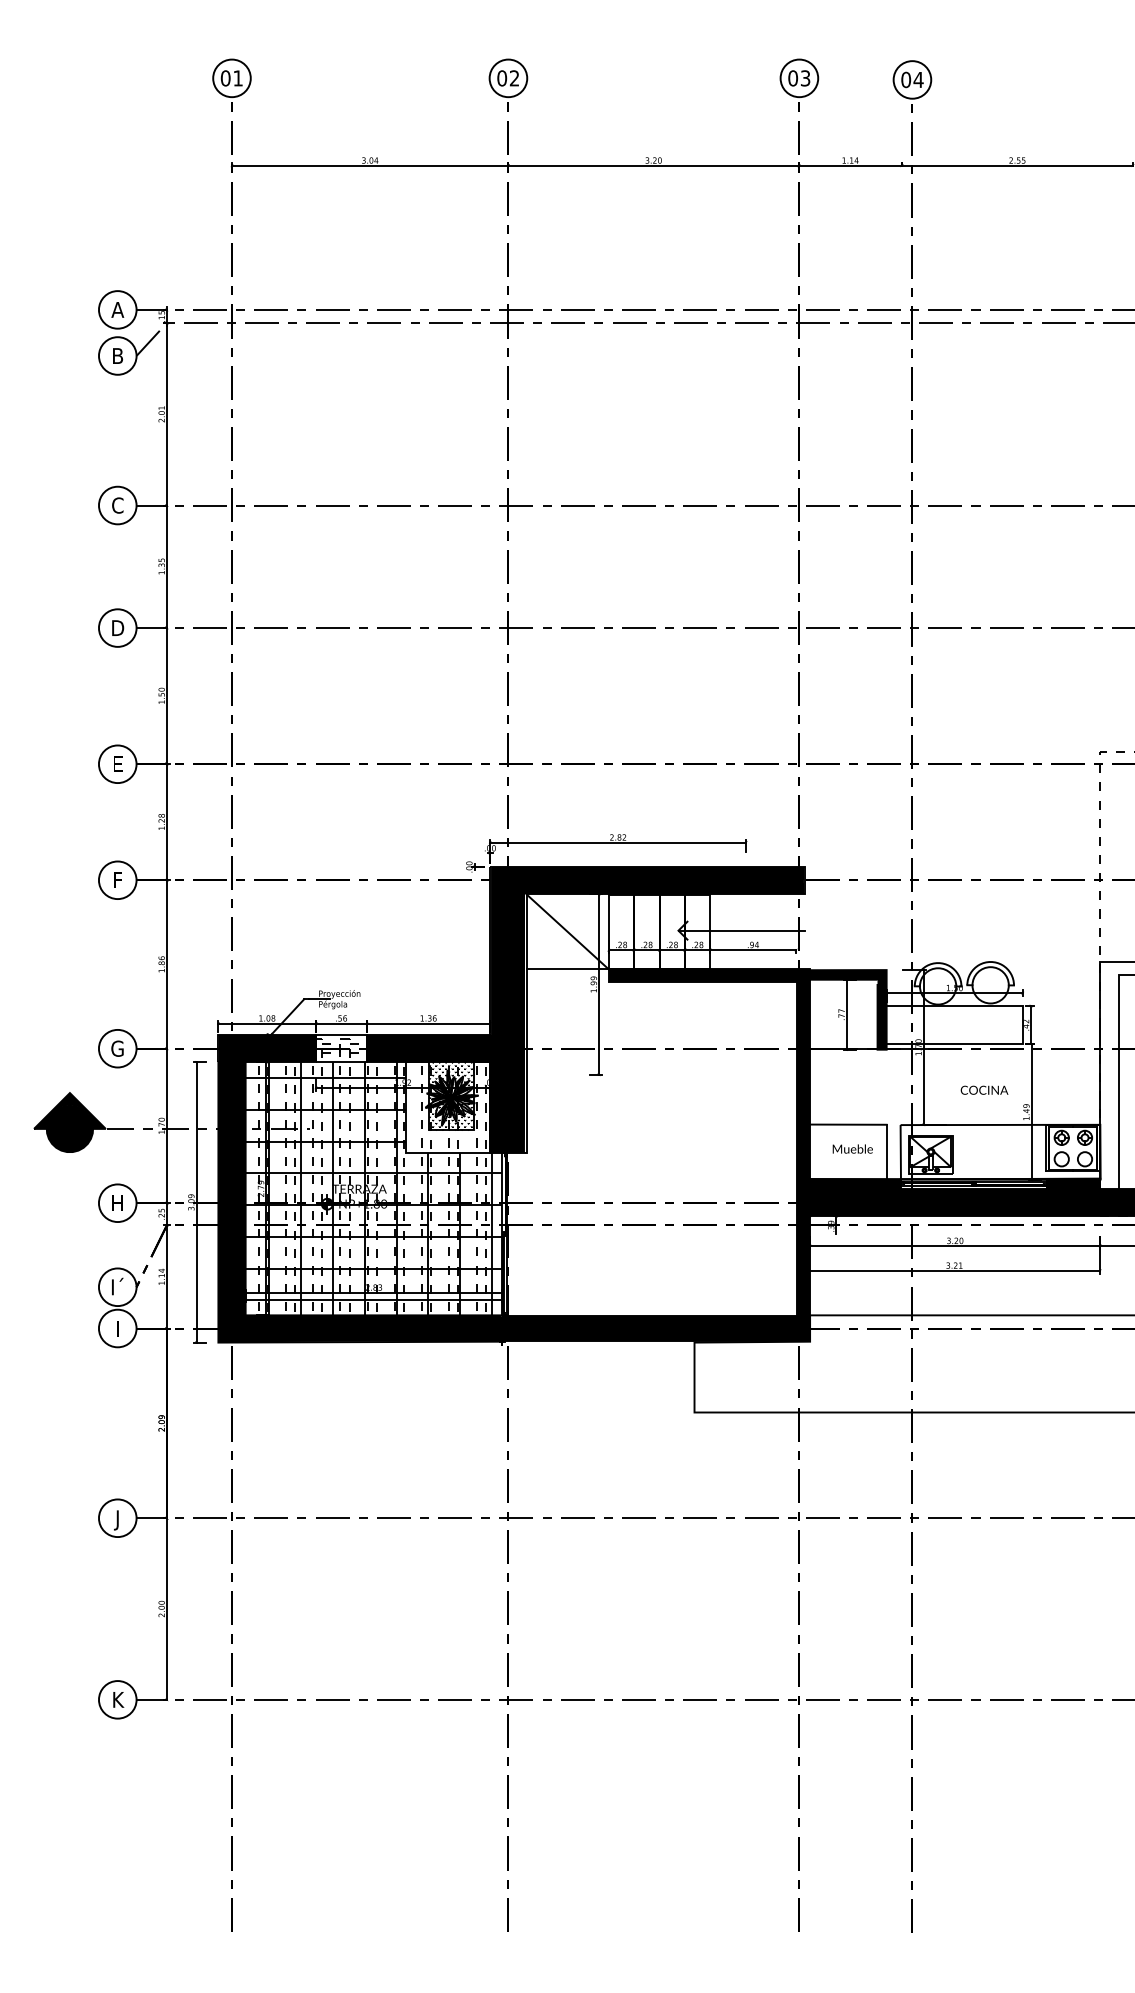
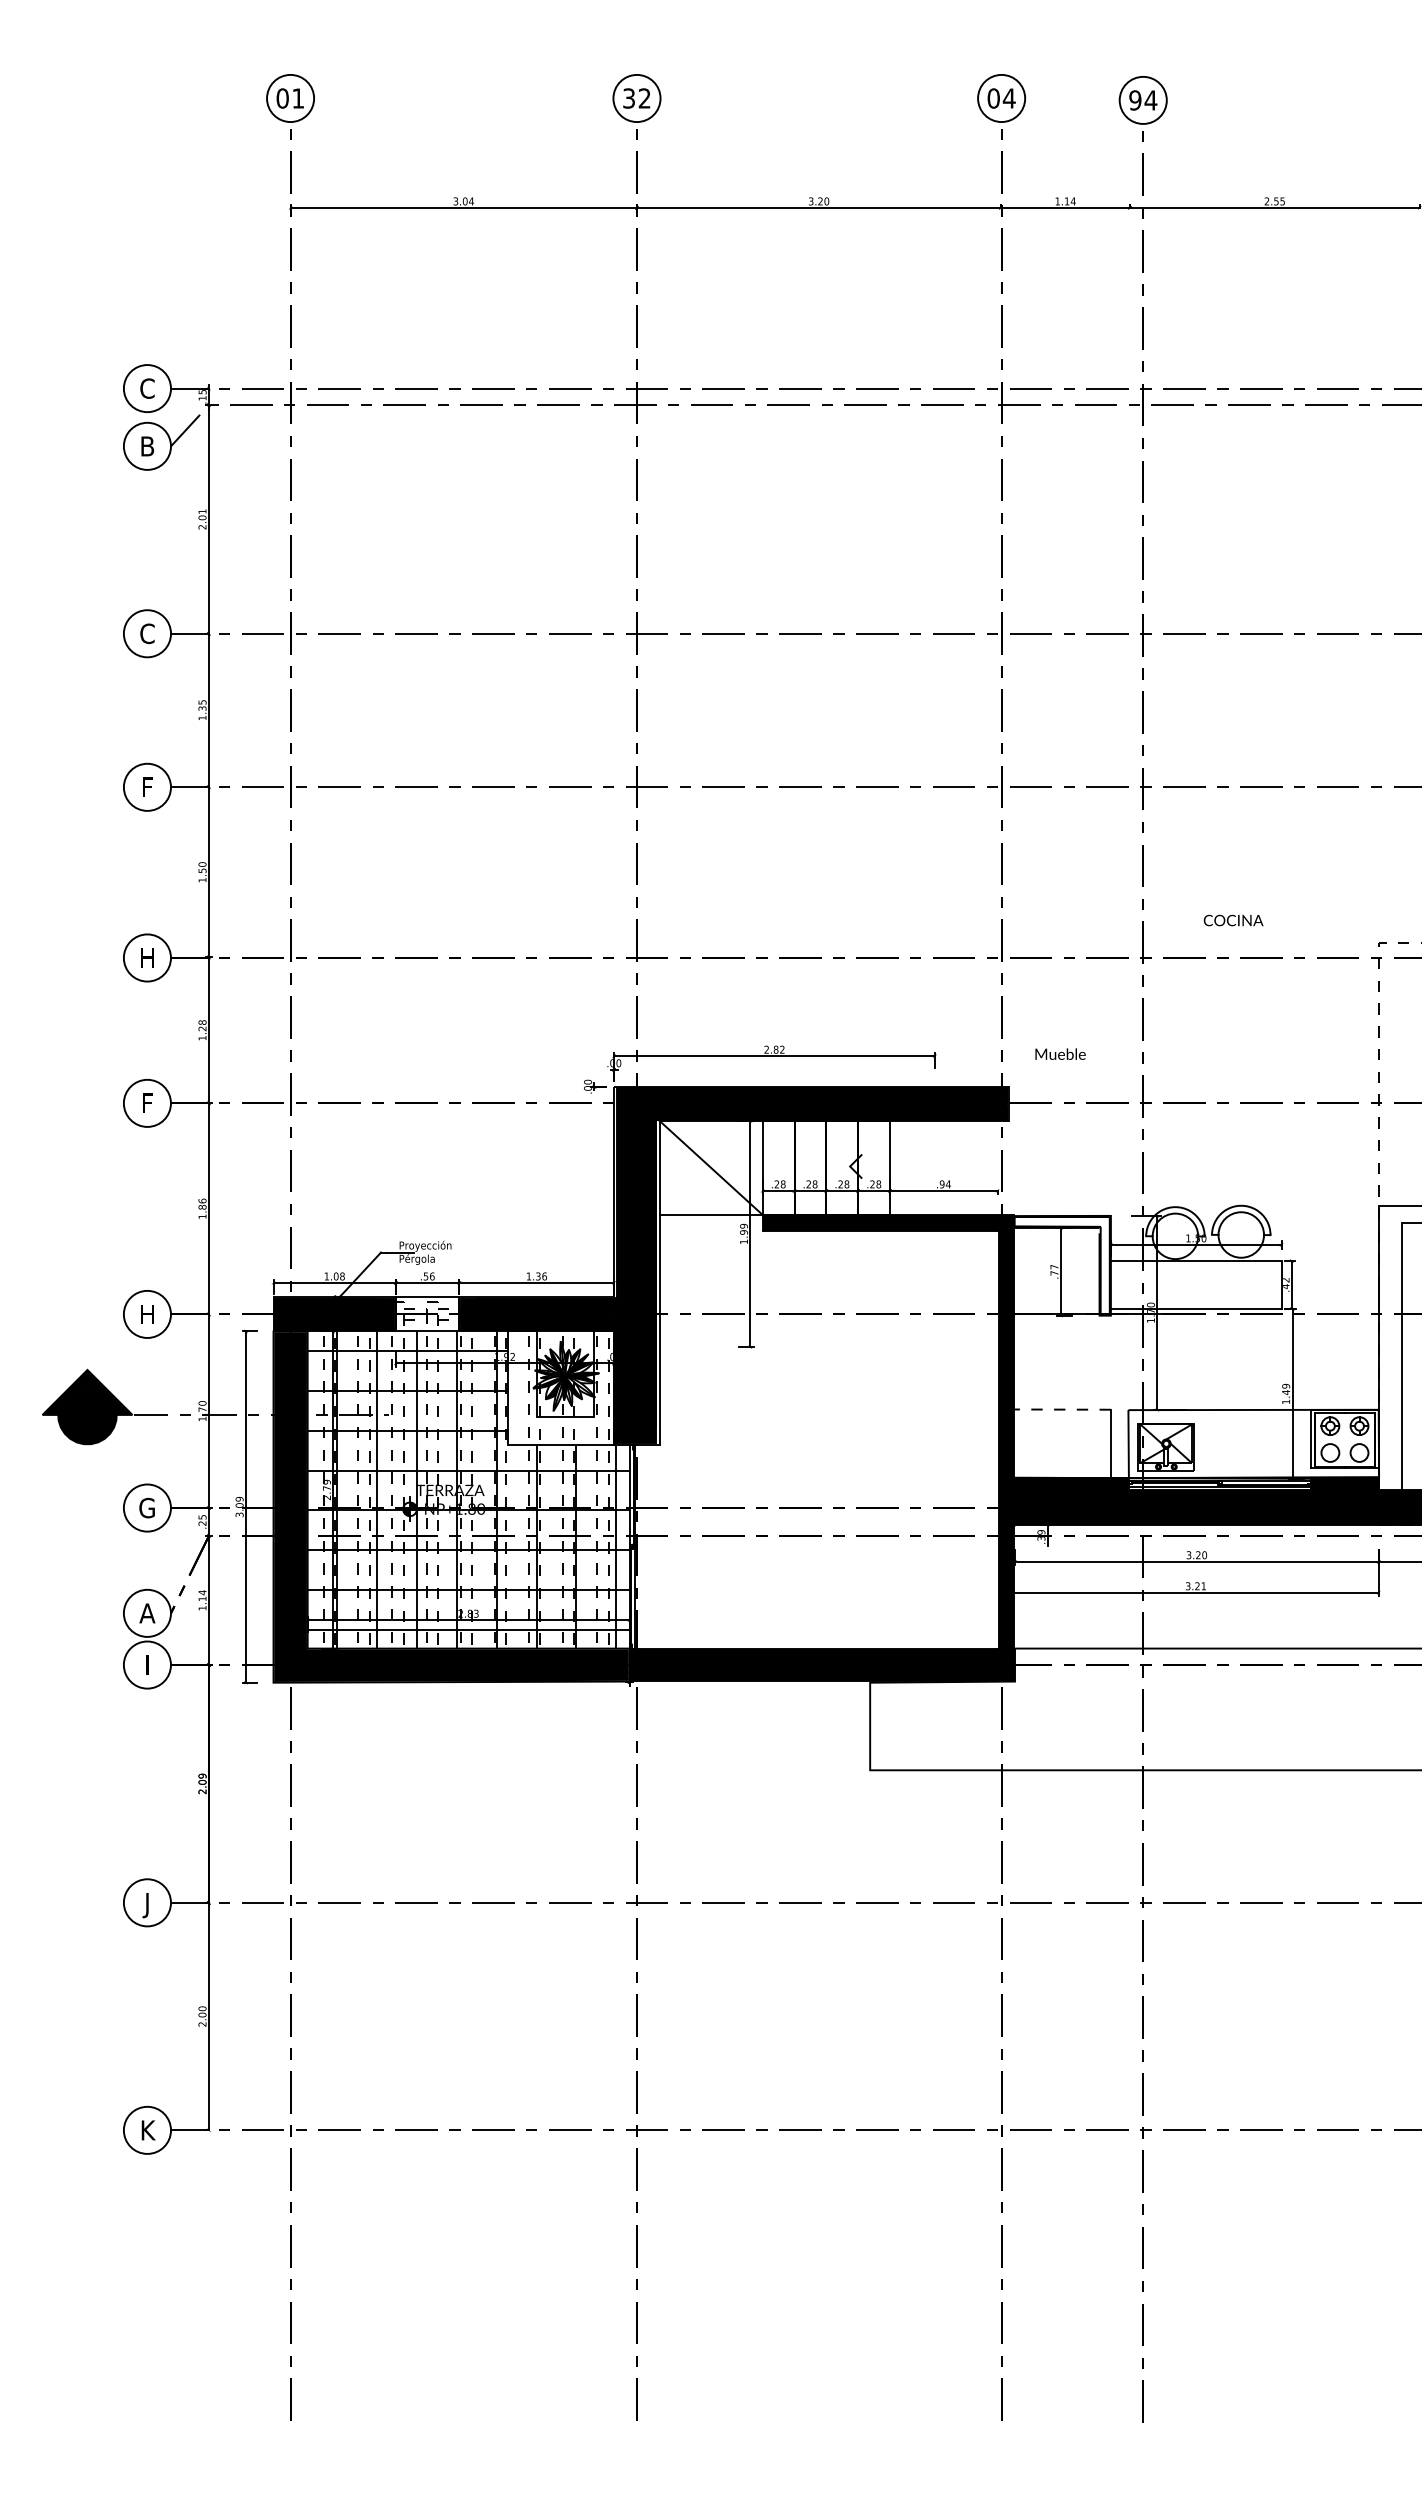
text: (502, 78) -> (629, 98), 02 -> 32
text: (804, 78) -> (1008, 98), 03 -> 04
text: (906, 79) -> (1135, 100), 04 -> 94
text: (117, 309) -> (147, 388), A -> C
text: (117, 628) -> (147, 787), D -> F
text: (117, 763) -> (147, 957), E -> H
line: (741, 930) -> (929, 1166), removed
fill: (847, 1009) -> (1061, 1265), removed
text: (117, 1048) -> (146, 1314), G -> H
text: (984, 1090) -> (1233, 920), moved
hatch: (450, 1095) -> (564, 1373), removed
line: (847, 1124) -> (1062, 1409), solid -> dashed
text: (852, 1148) -> (1060, 1053), moved
text: (117, 1202) -> (146, 1507), H -> G
text: (117, 1286) -> (147, 1612), I´ -> A

